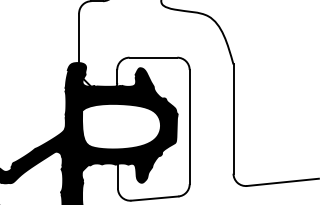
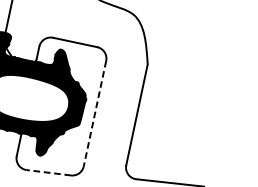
line: (189, 127) -> (94, 113), solid -> dashed
line: (154, 198) -> (48, 172), solid -> dashed

